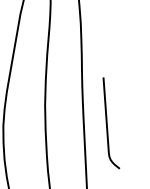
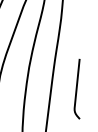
curve: (106, 123) -> (76, 88), moved

